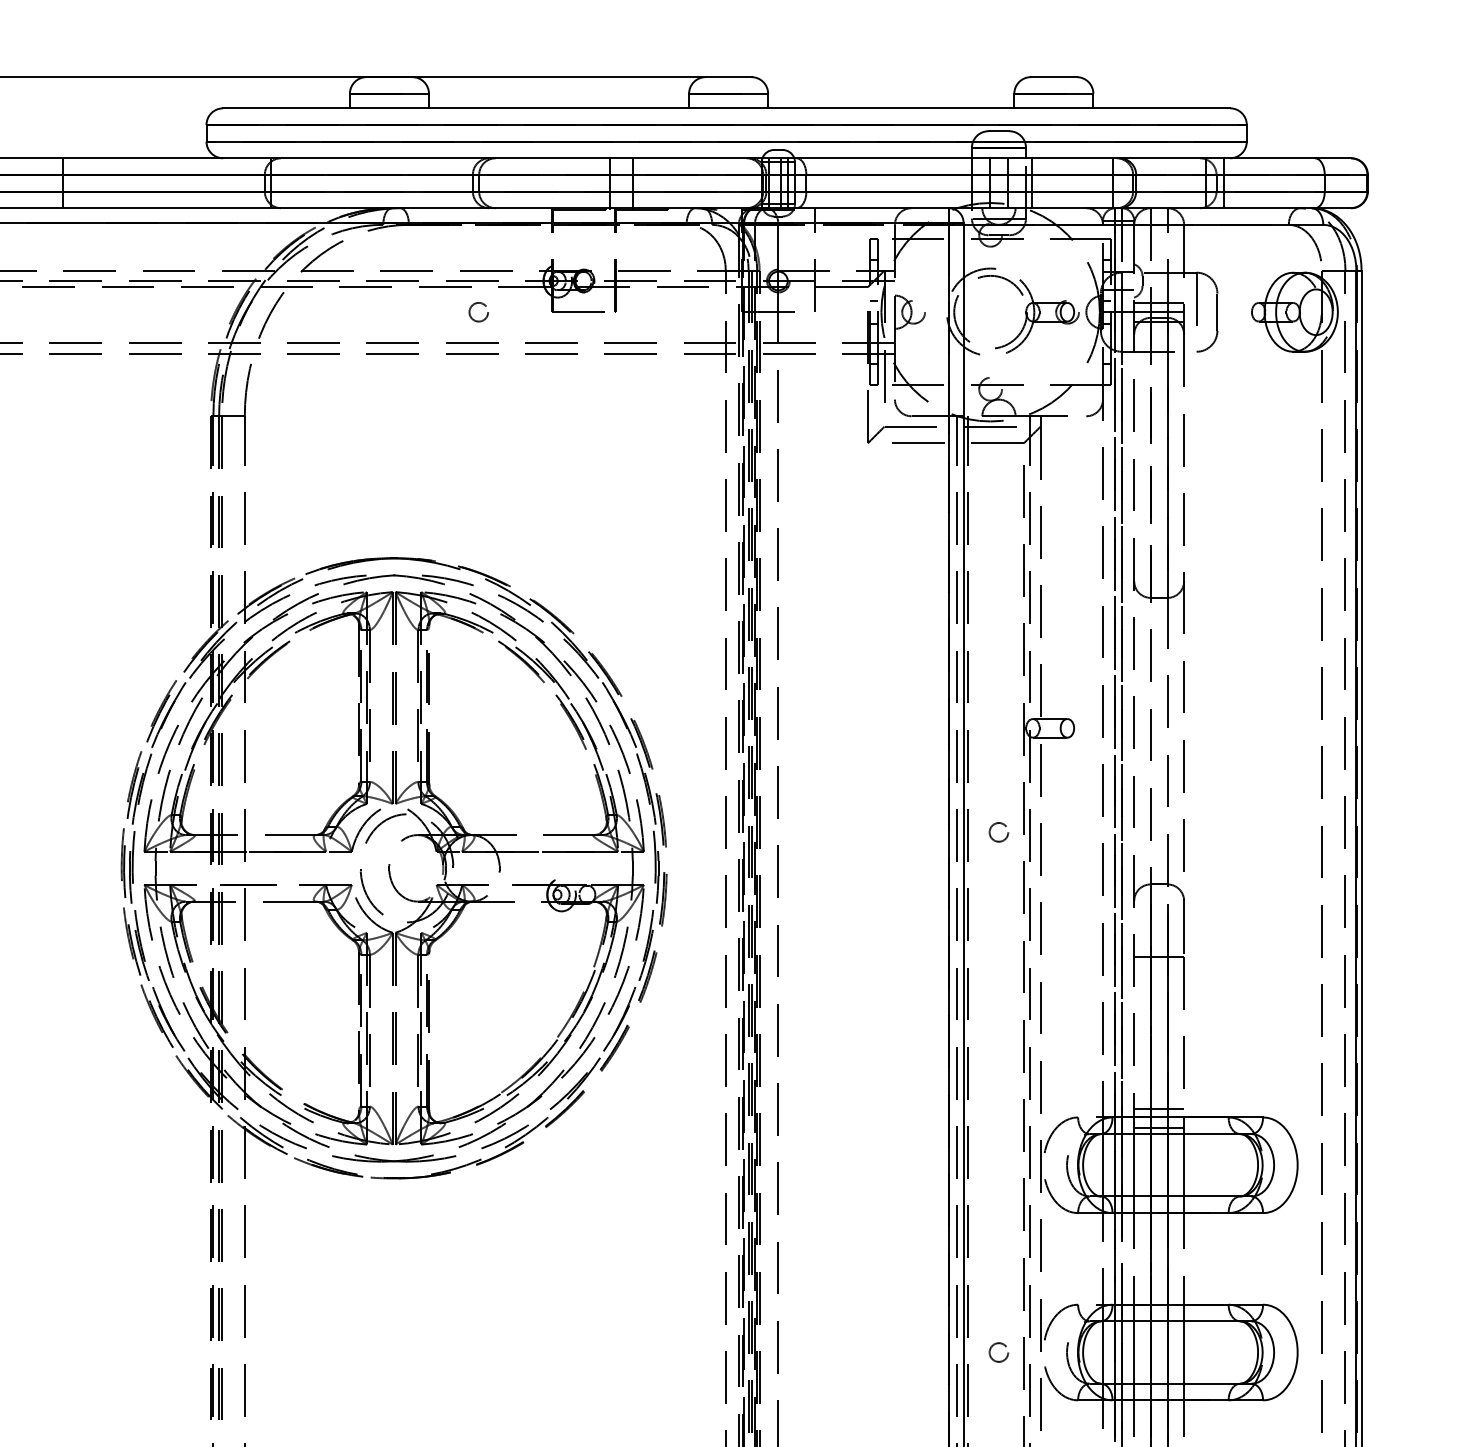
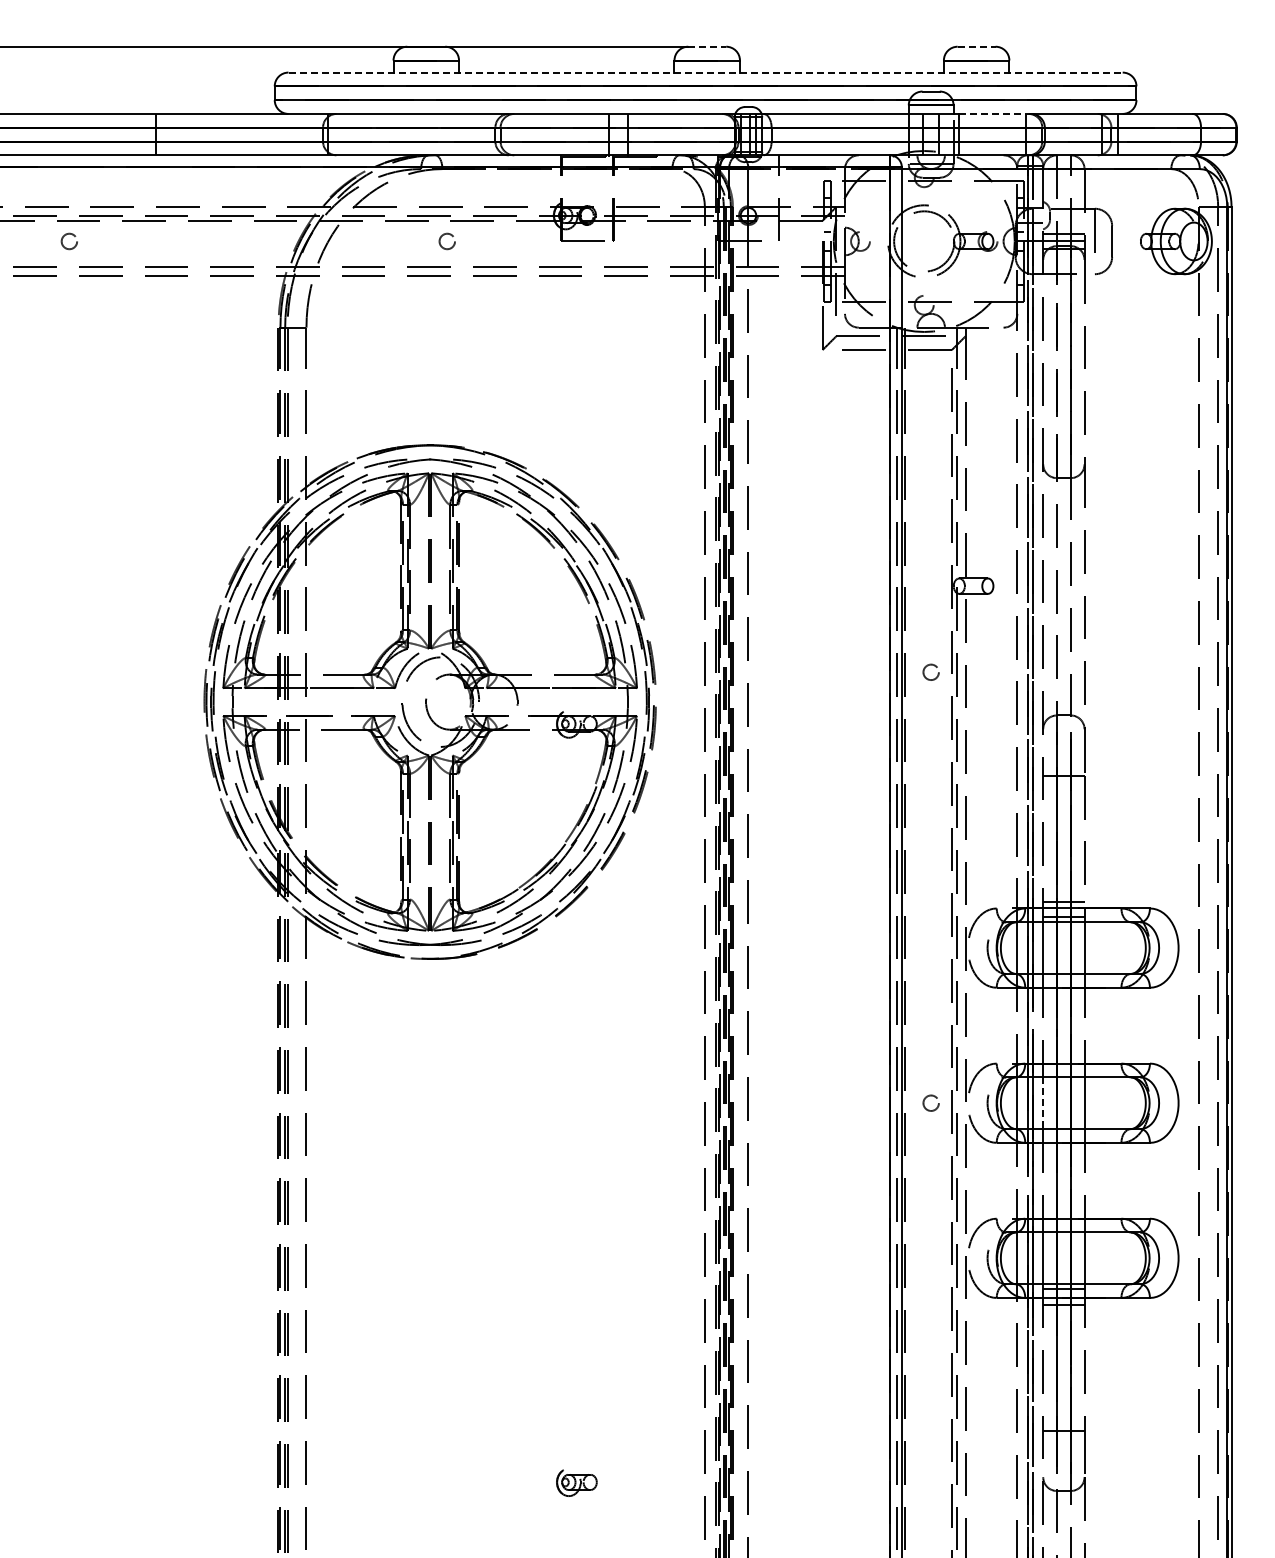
line: (728, 76) -> (707, 46), solid -> dashed
line: (1053, 76) -> (976, 46), solid -> dashed
line: (727, 108) -> (706, 72), solid -> dashed
line: (1076, 157) -> (995, 113), solid -> dashed
circle: (477, 312) -> (446, 241), moved
line: (1134, 1352) -> (1043, 1103), solid -> dashed

